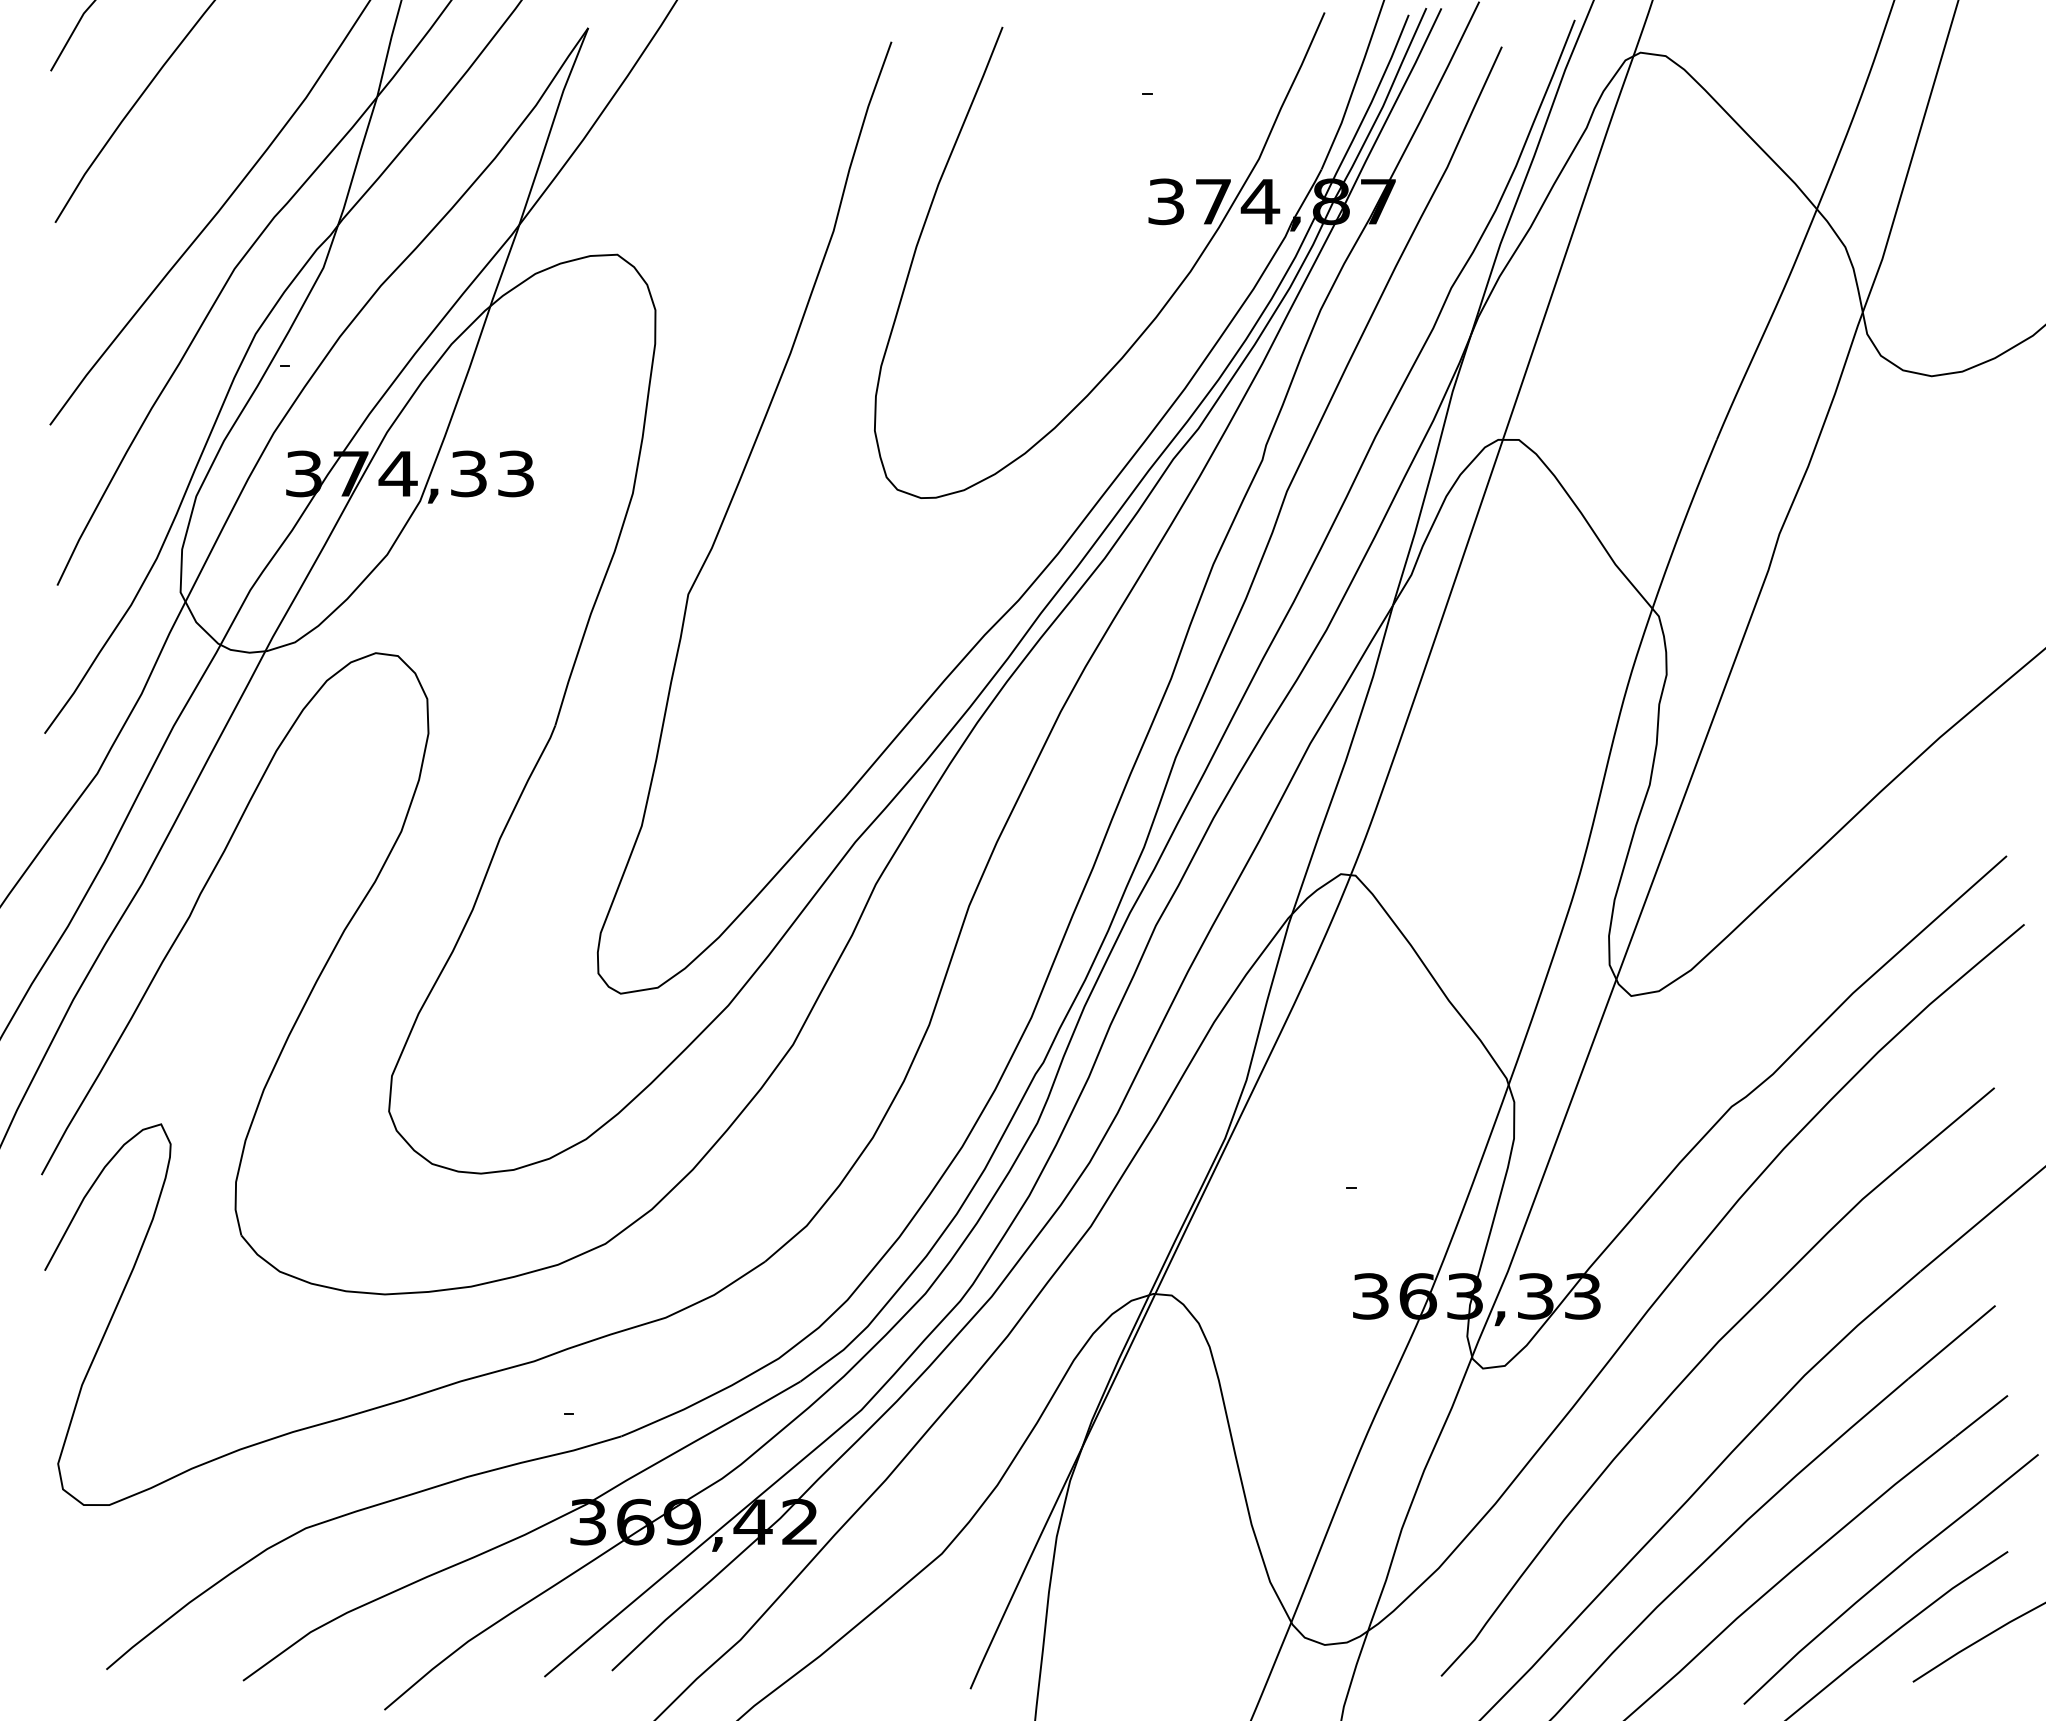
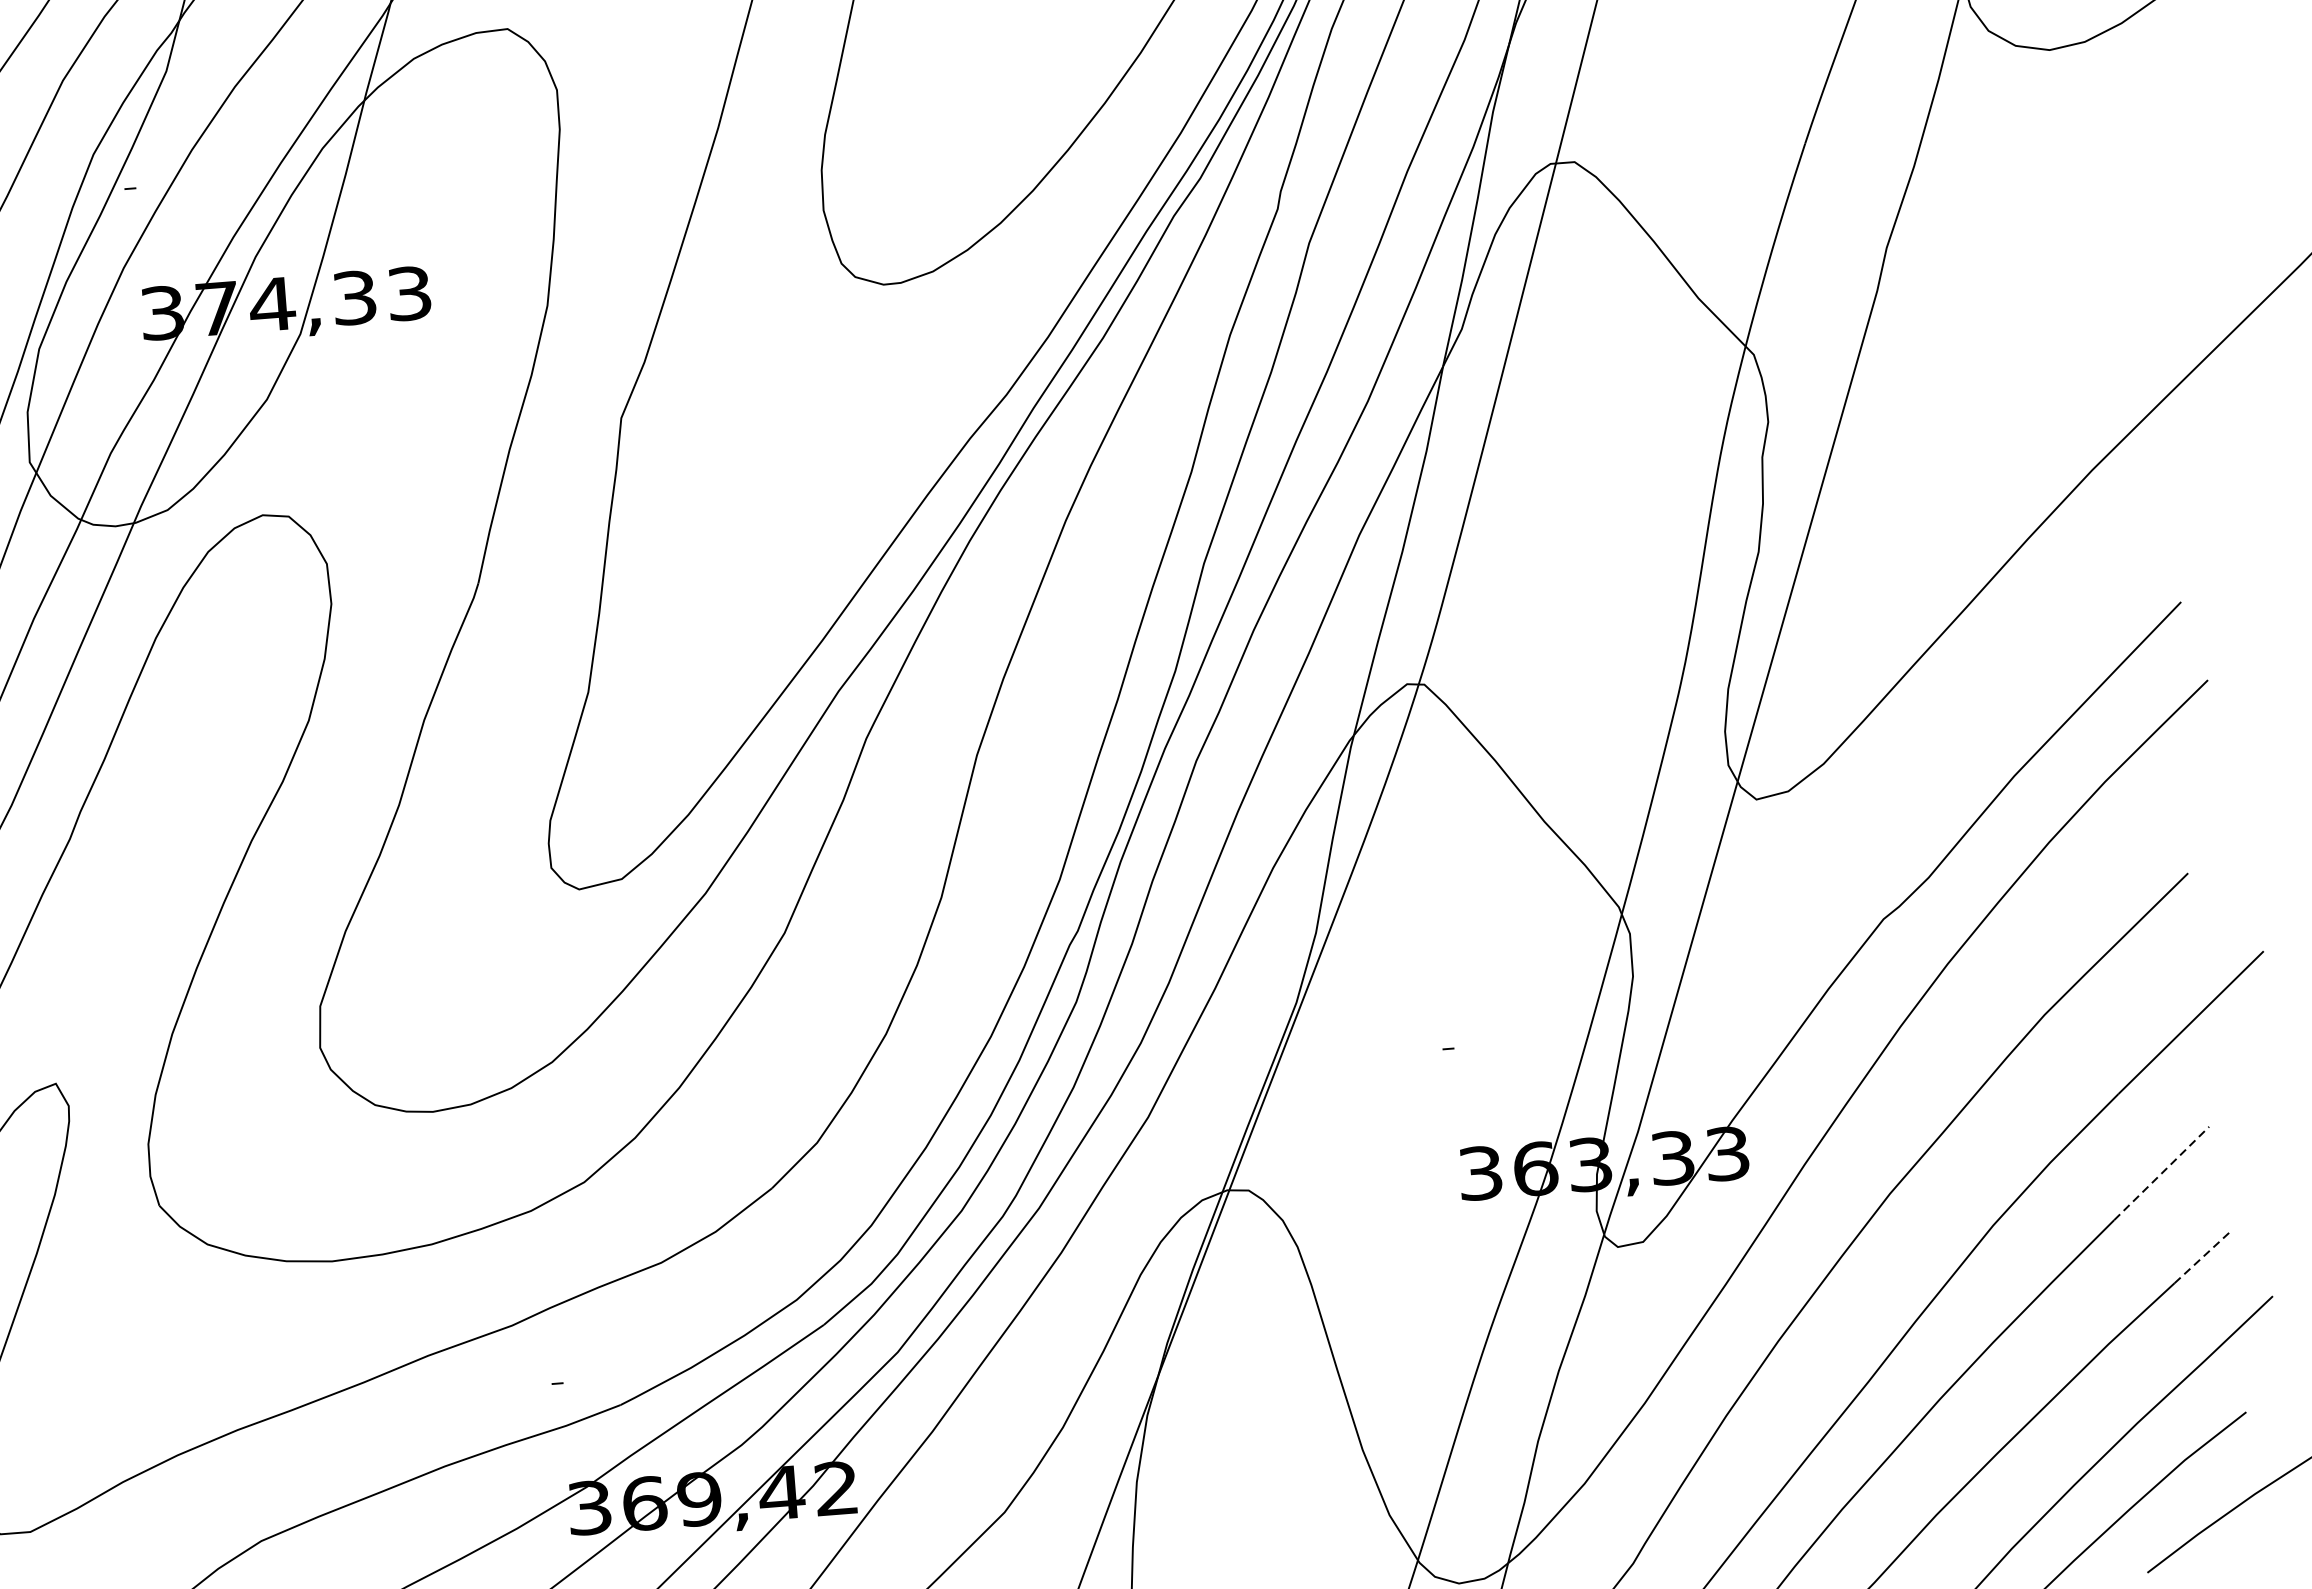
line: (1951, 1342) -> (2161, 1173), solid -> dashed
line: (1982, 1415) -> (2204, 1255), solid -> dashed

